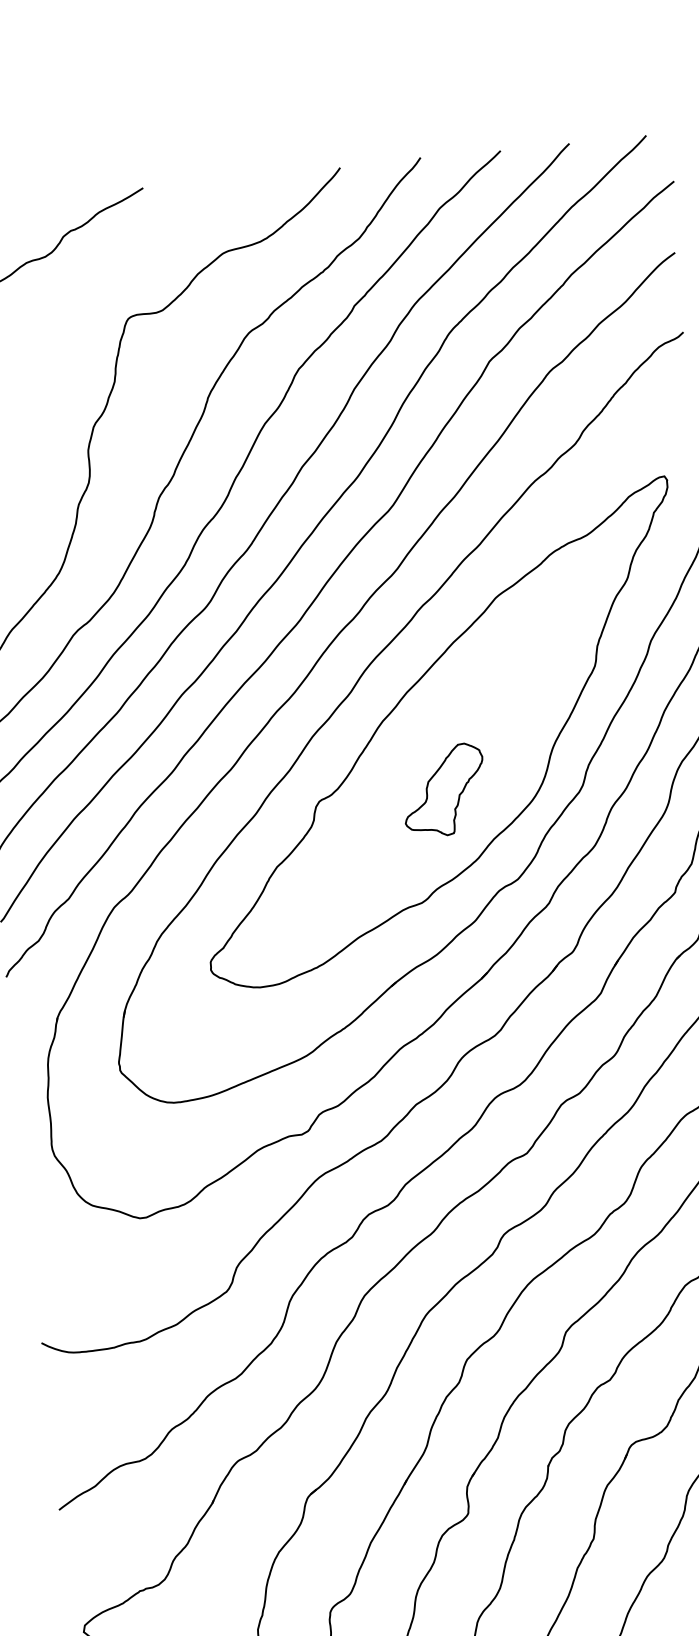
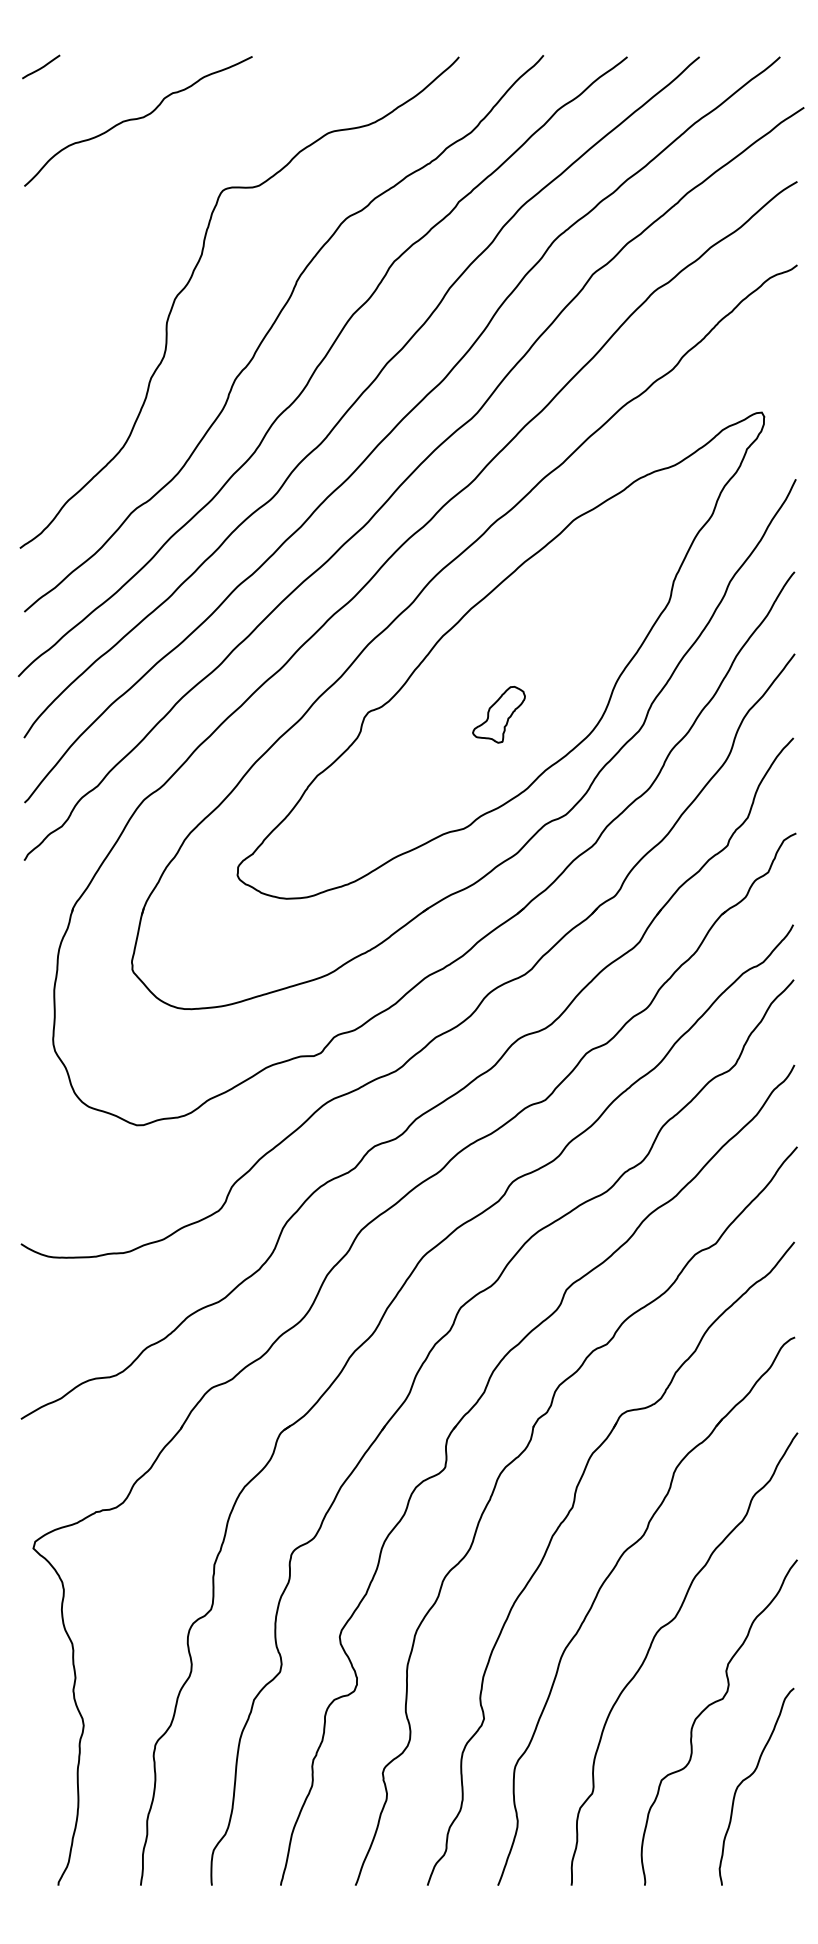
part: (443, 790) -> (498, 714), size x0.6

